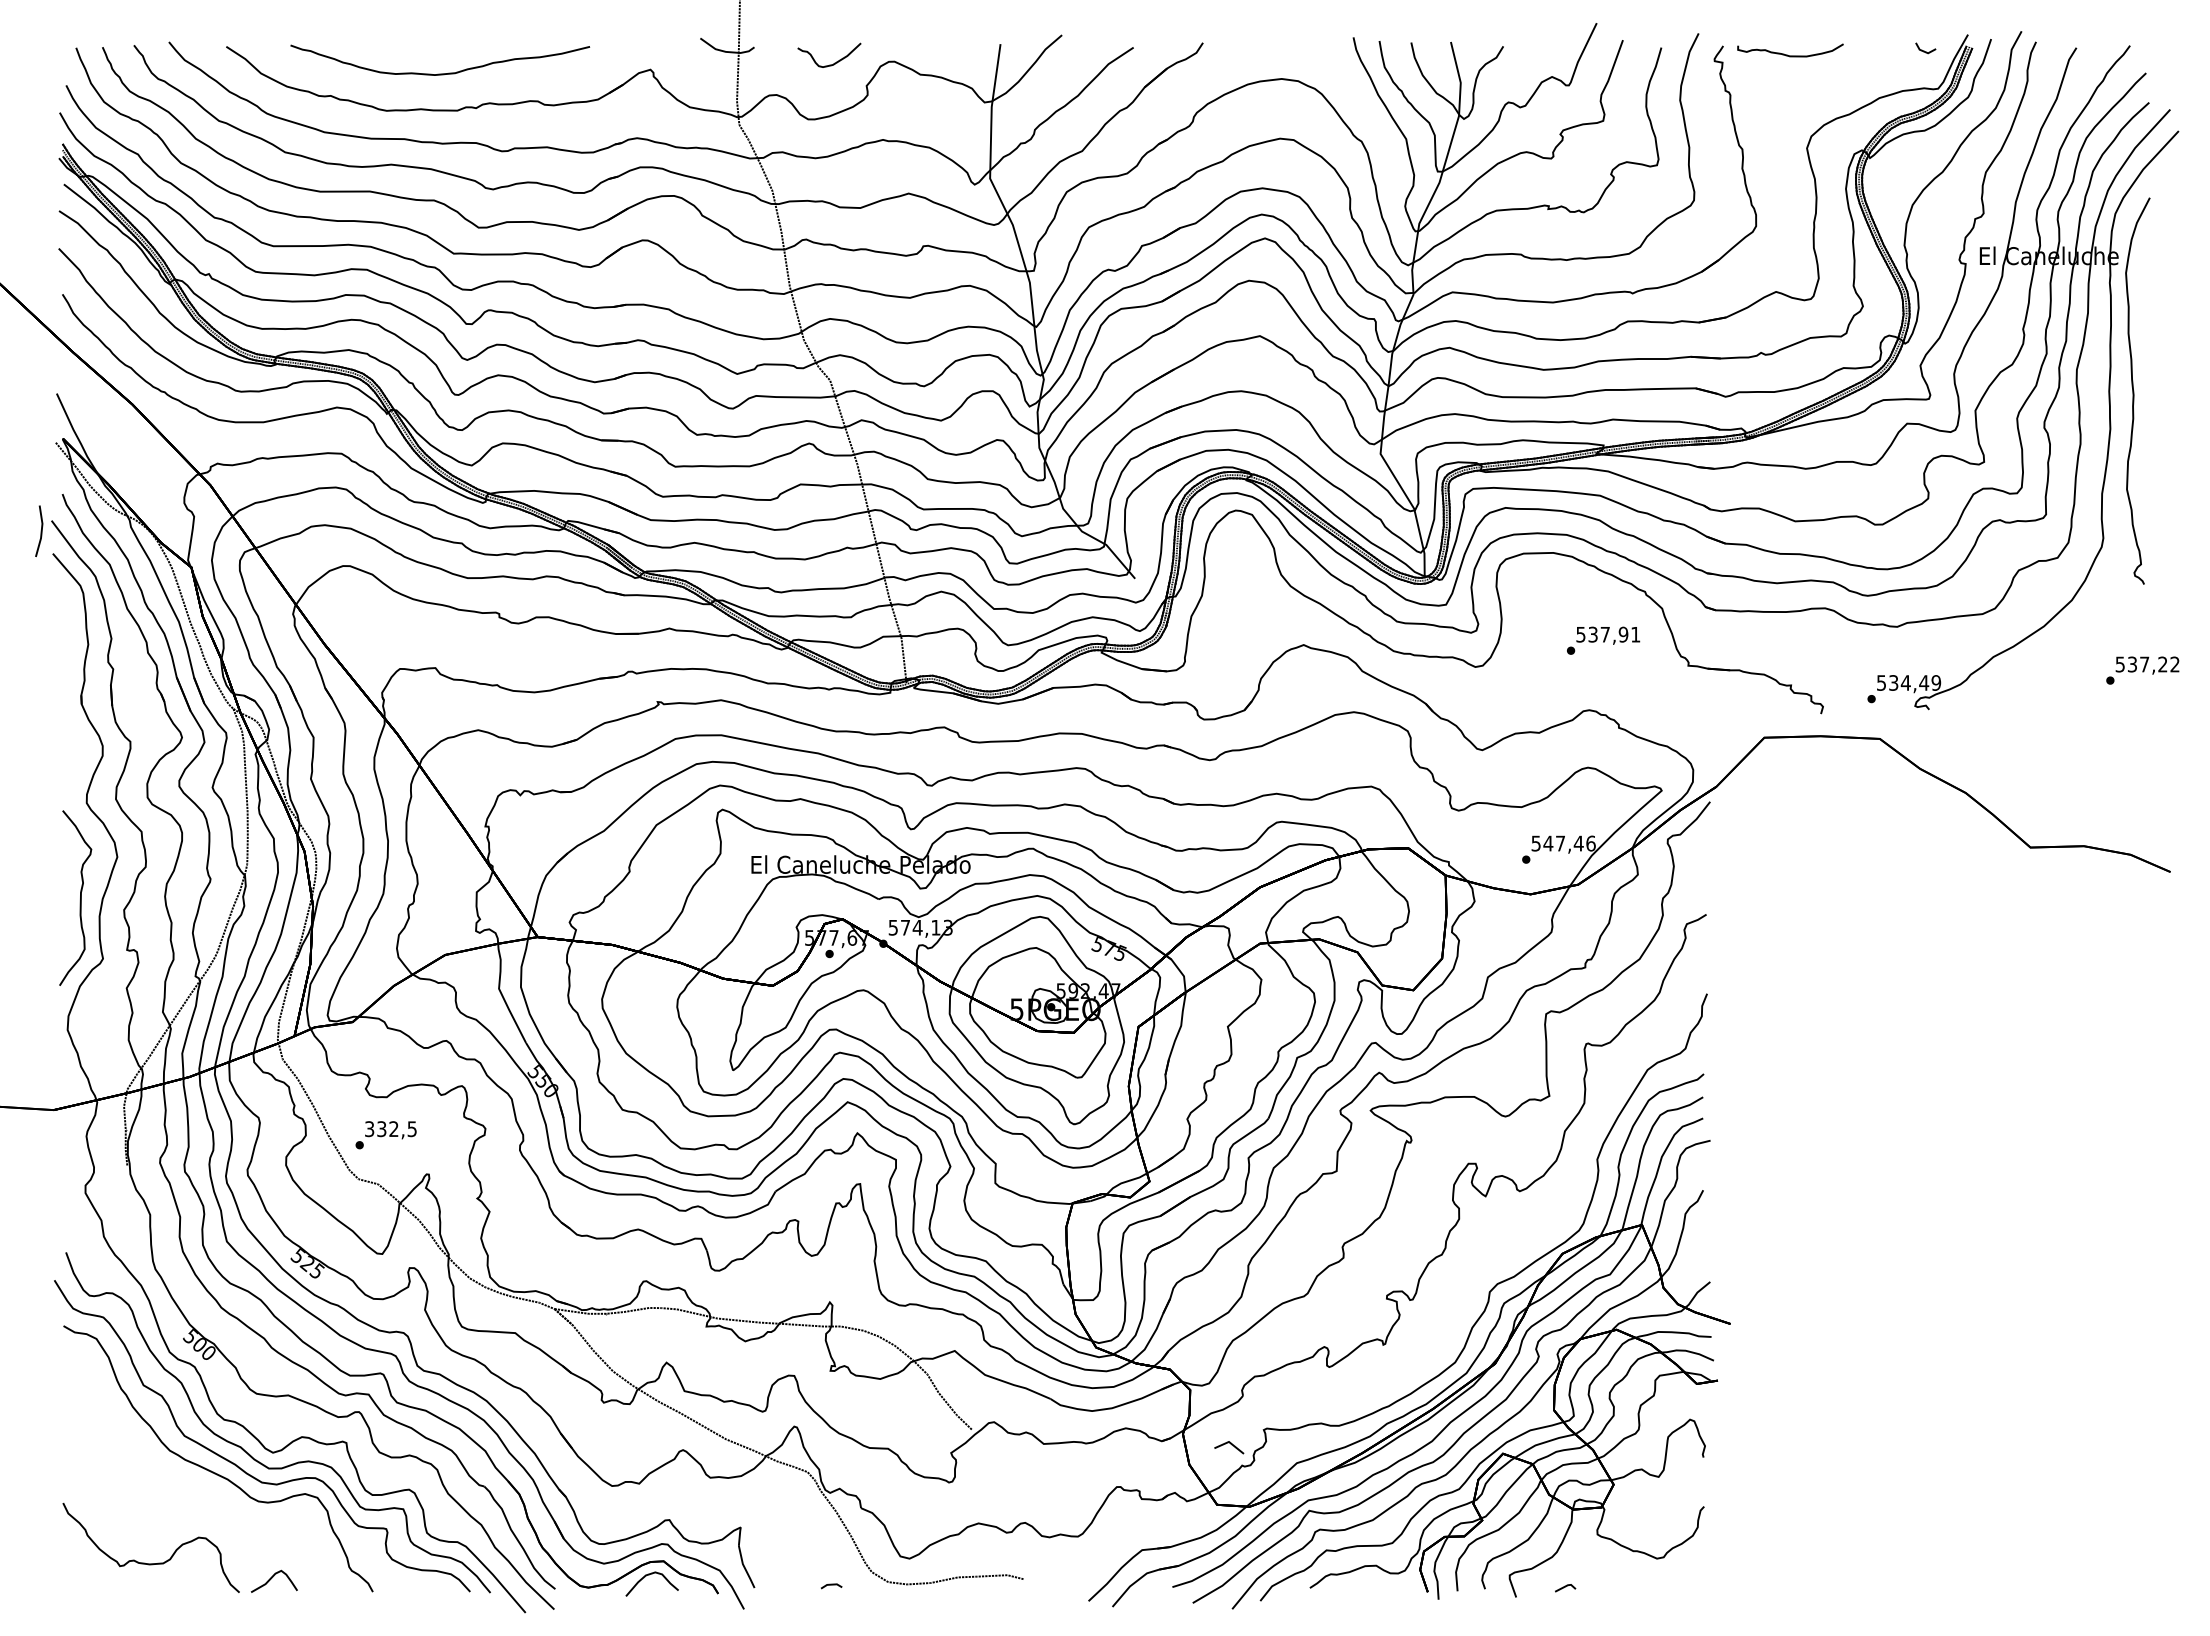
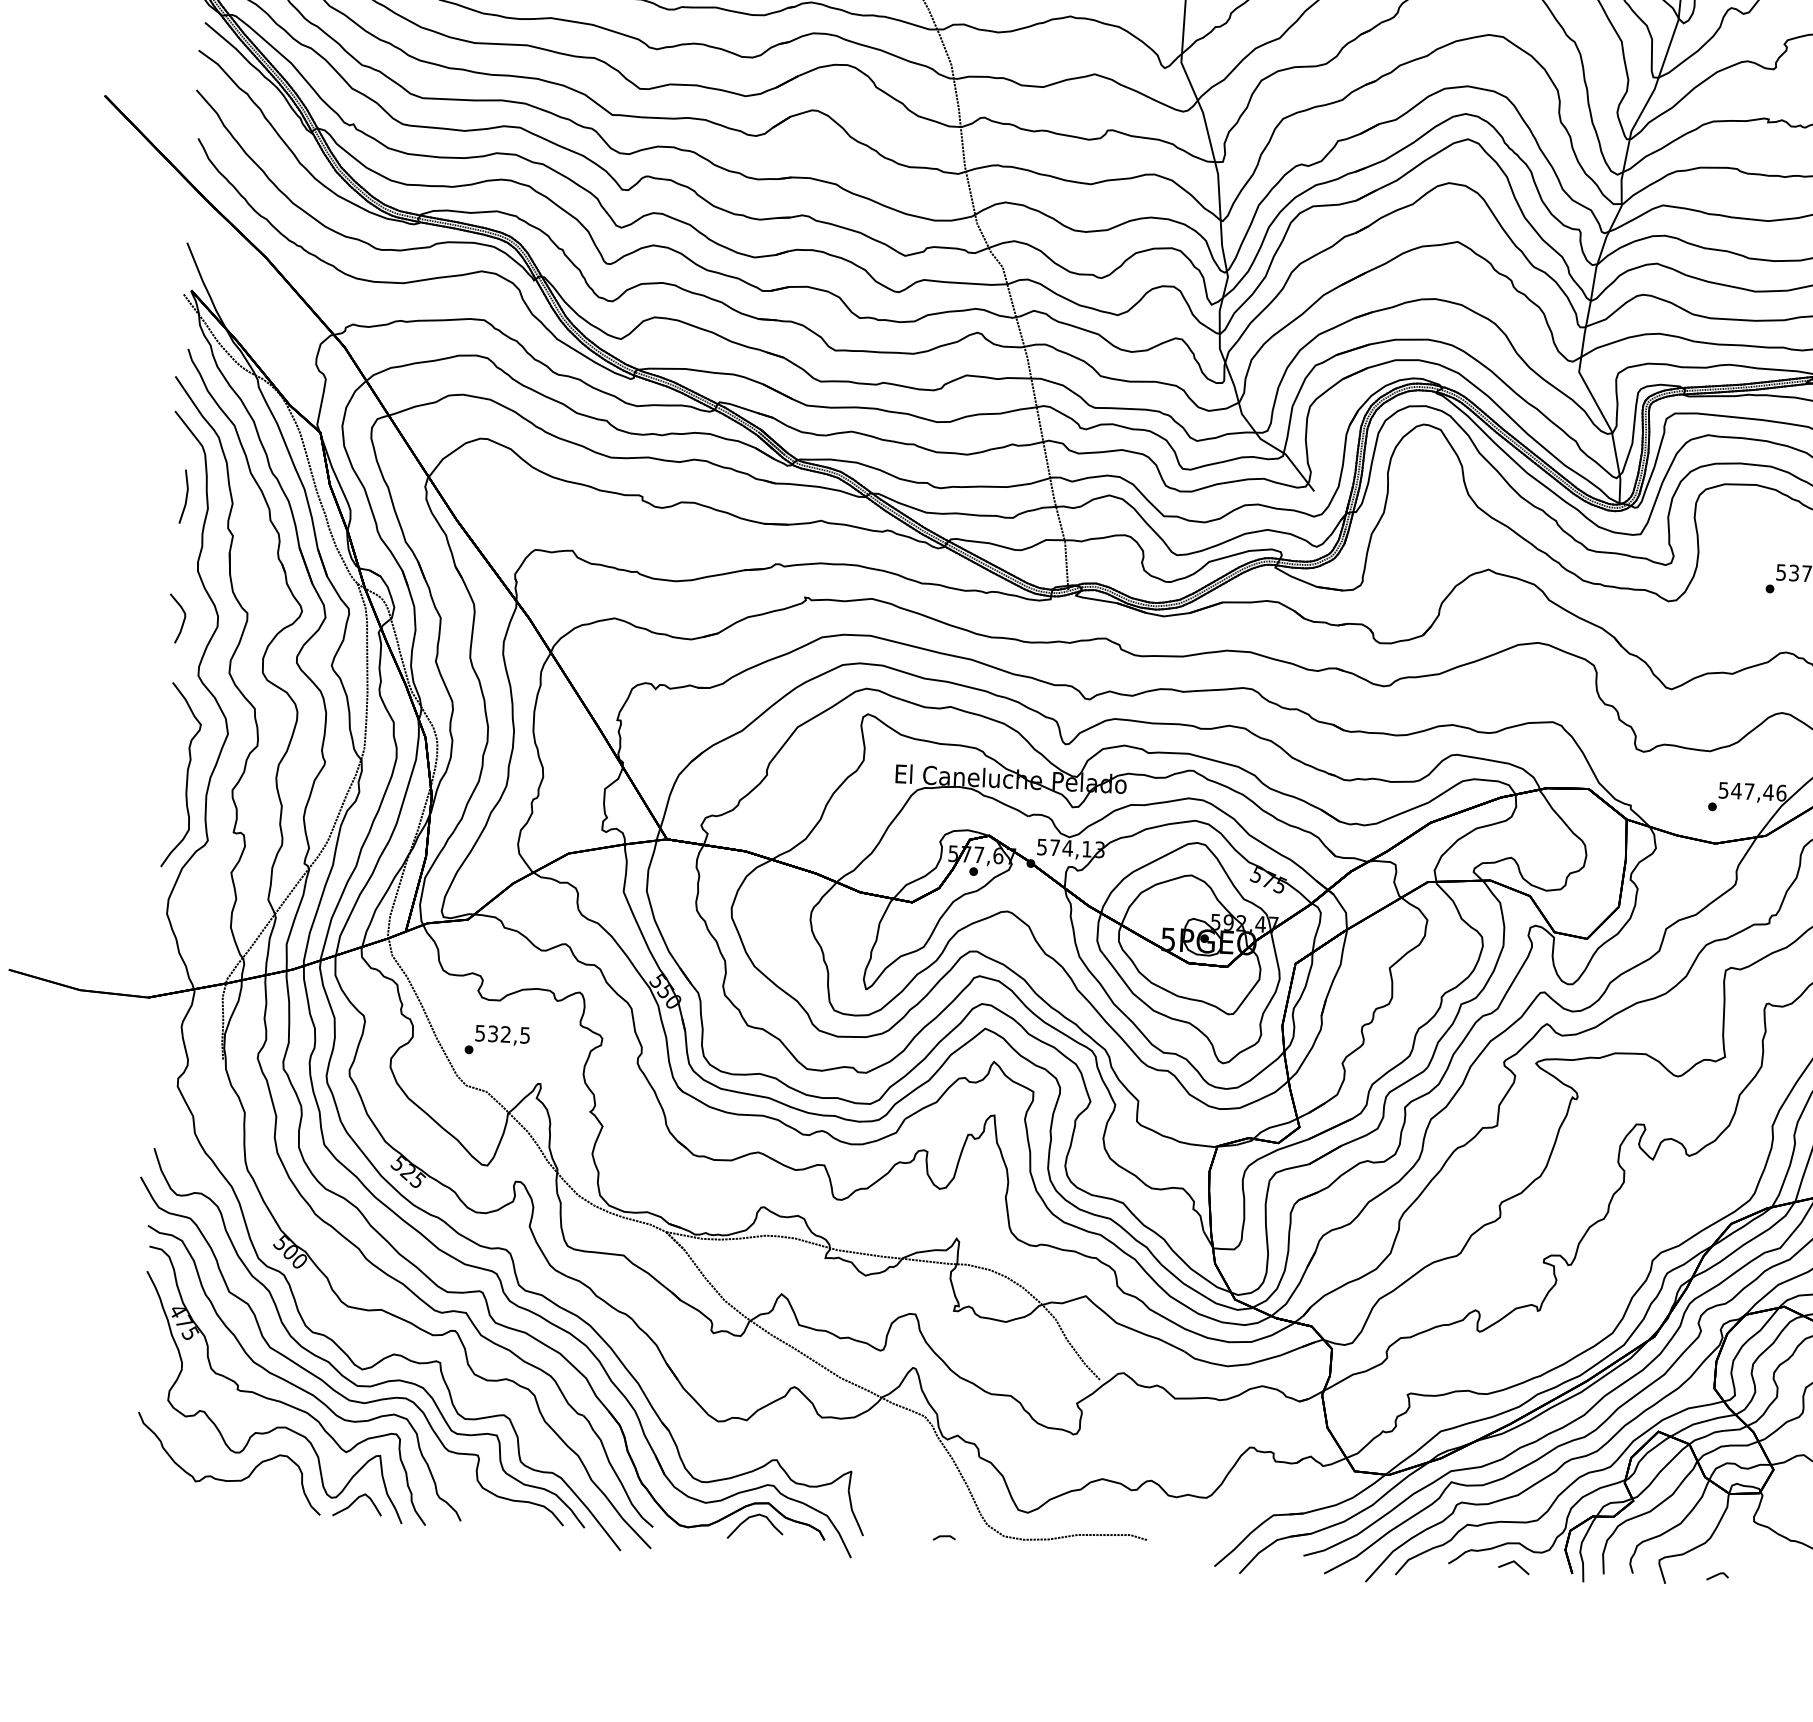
line: (40, 530) -> (185, 496), moved
curve: (69, 751) -> (182, 620), added
text: (369, 1128) -> (480, 1032), 332,5 -> 532,5
line: (1231, 1445) -> (1516, 1565), moved
part: (196, 1485) -> (280, 1400), added

